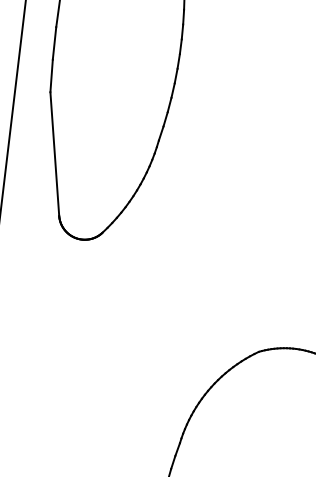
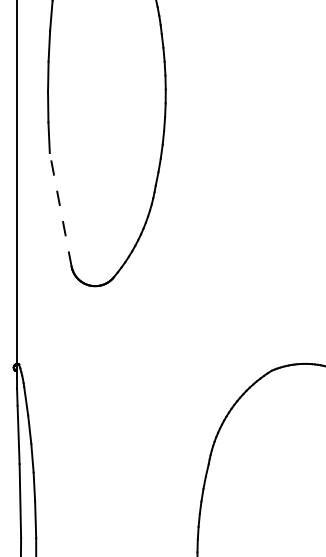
line: (54, 153) -> (60, 209), solid -> dashed

